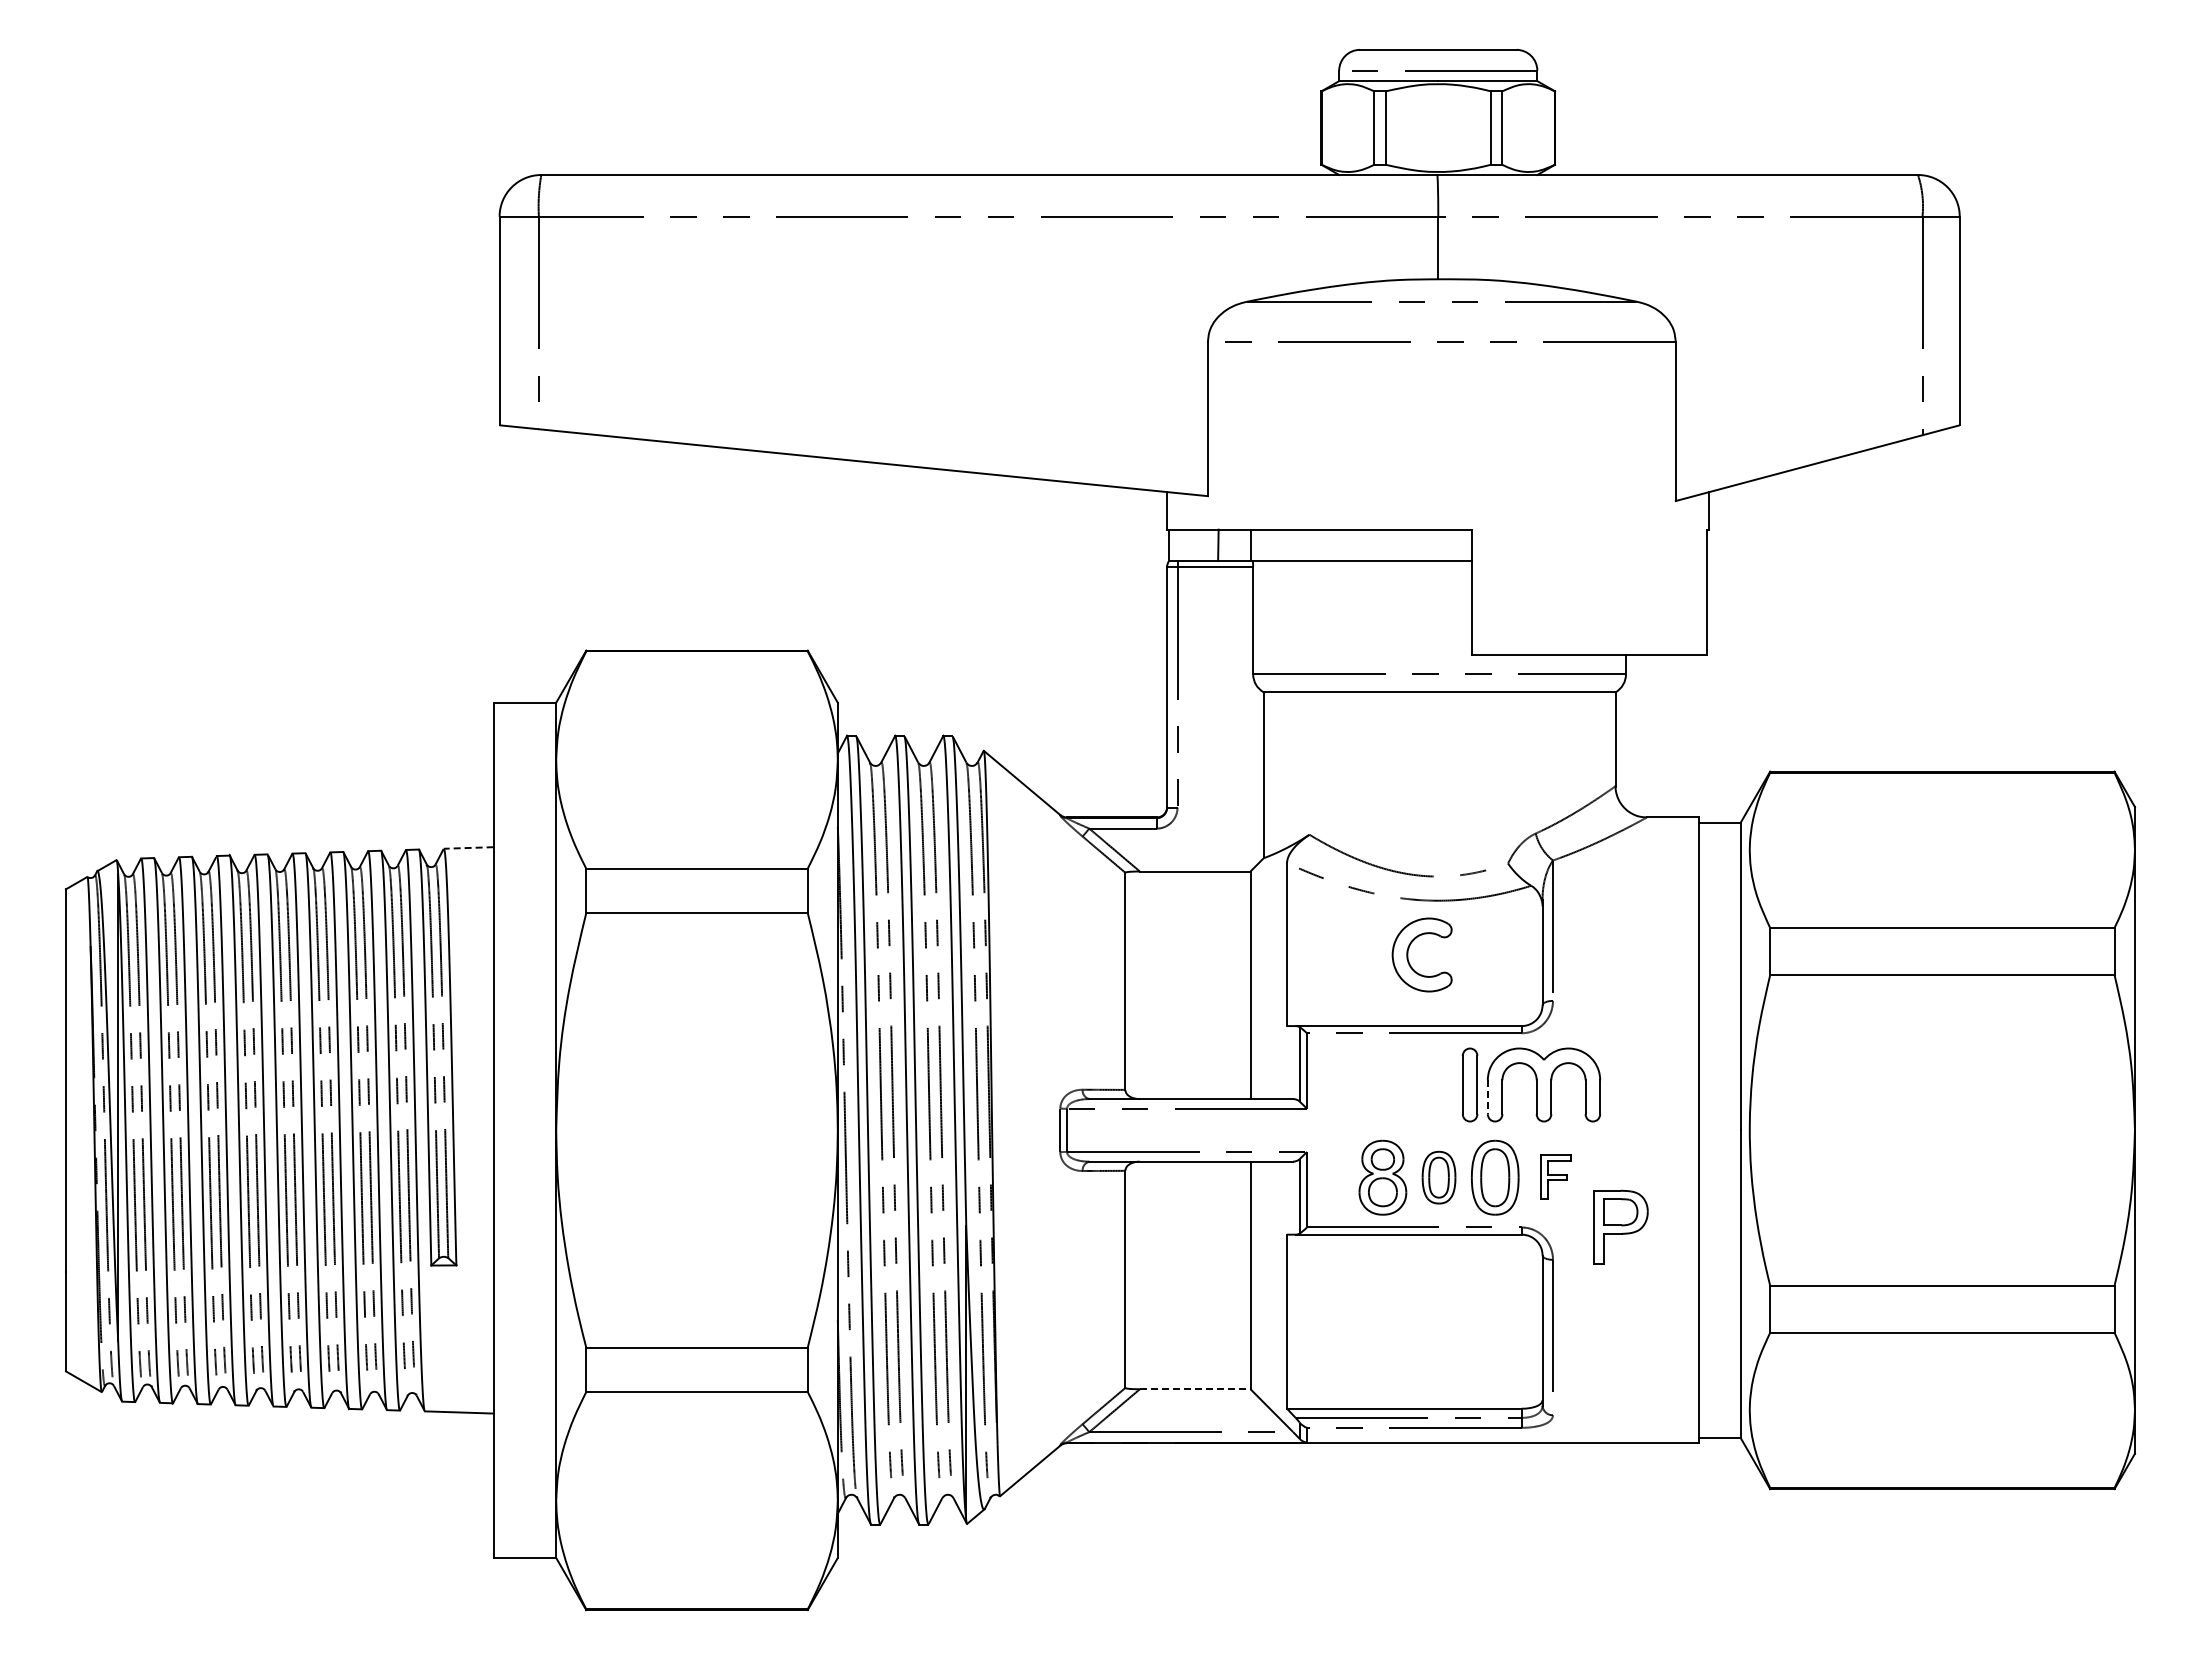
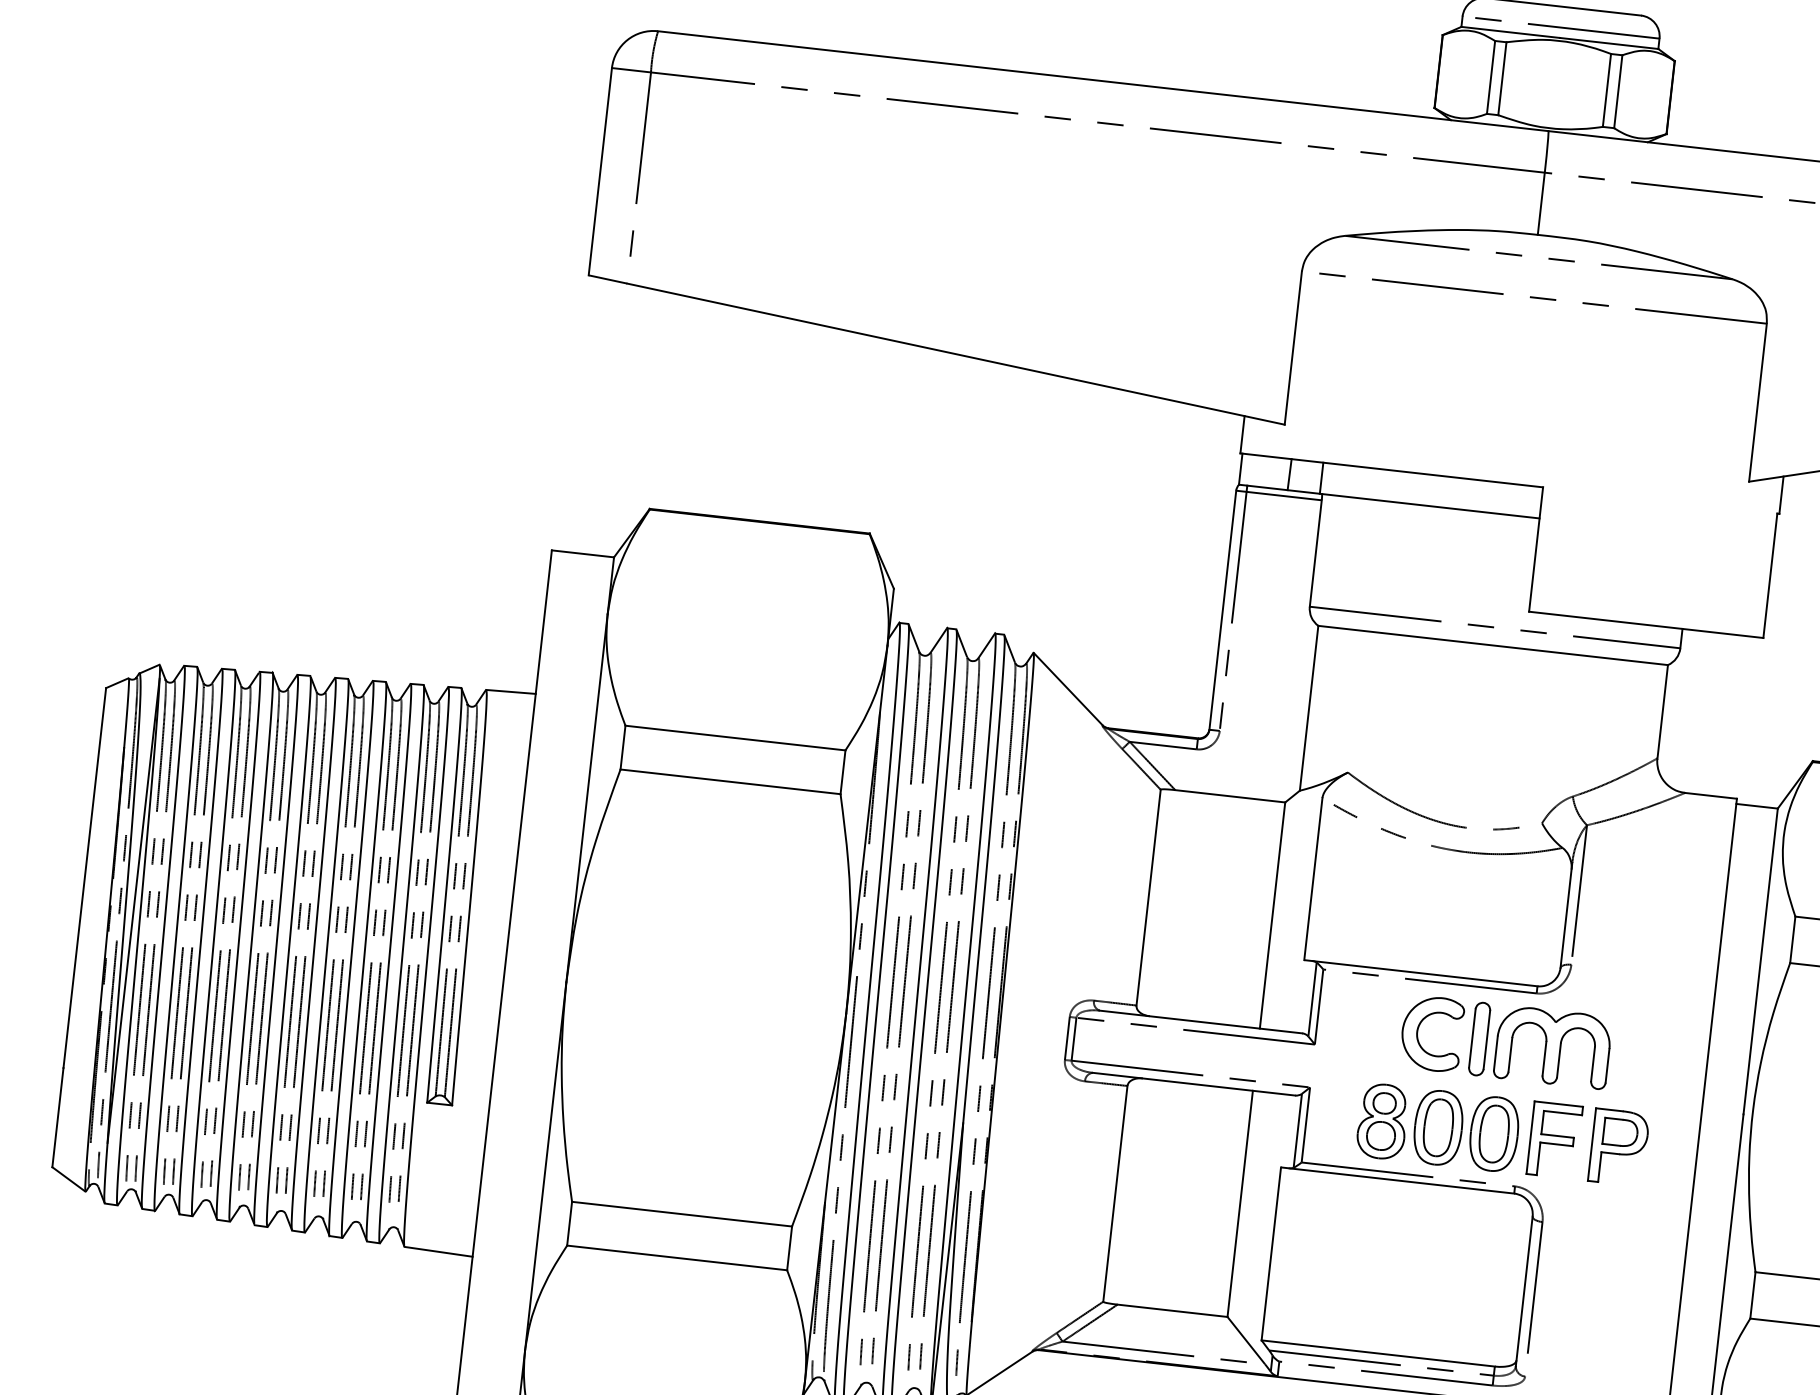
line: (468, 847) -> (510, 691), dashed -> solid
part: (1408, 954) -> (1418, 1031), moved
line: (1487, 1097) -> (1495, 1053), dashed -> solid
part: (1438, 1177) -> (1437, 1127), size x1.43
part: (1555, 1177) -> (1554, 1140), size x1.67
part: (1620, 1226) -> (1618, 1146), moved
line: (1195, 1389) -> (1172, 1311), dashed -> solid

